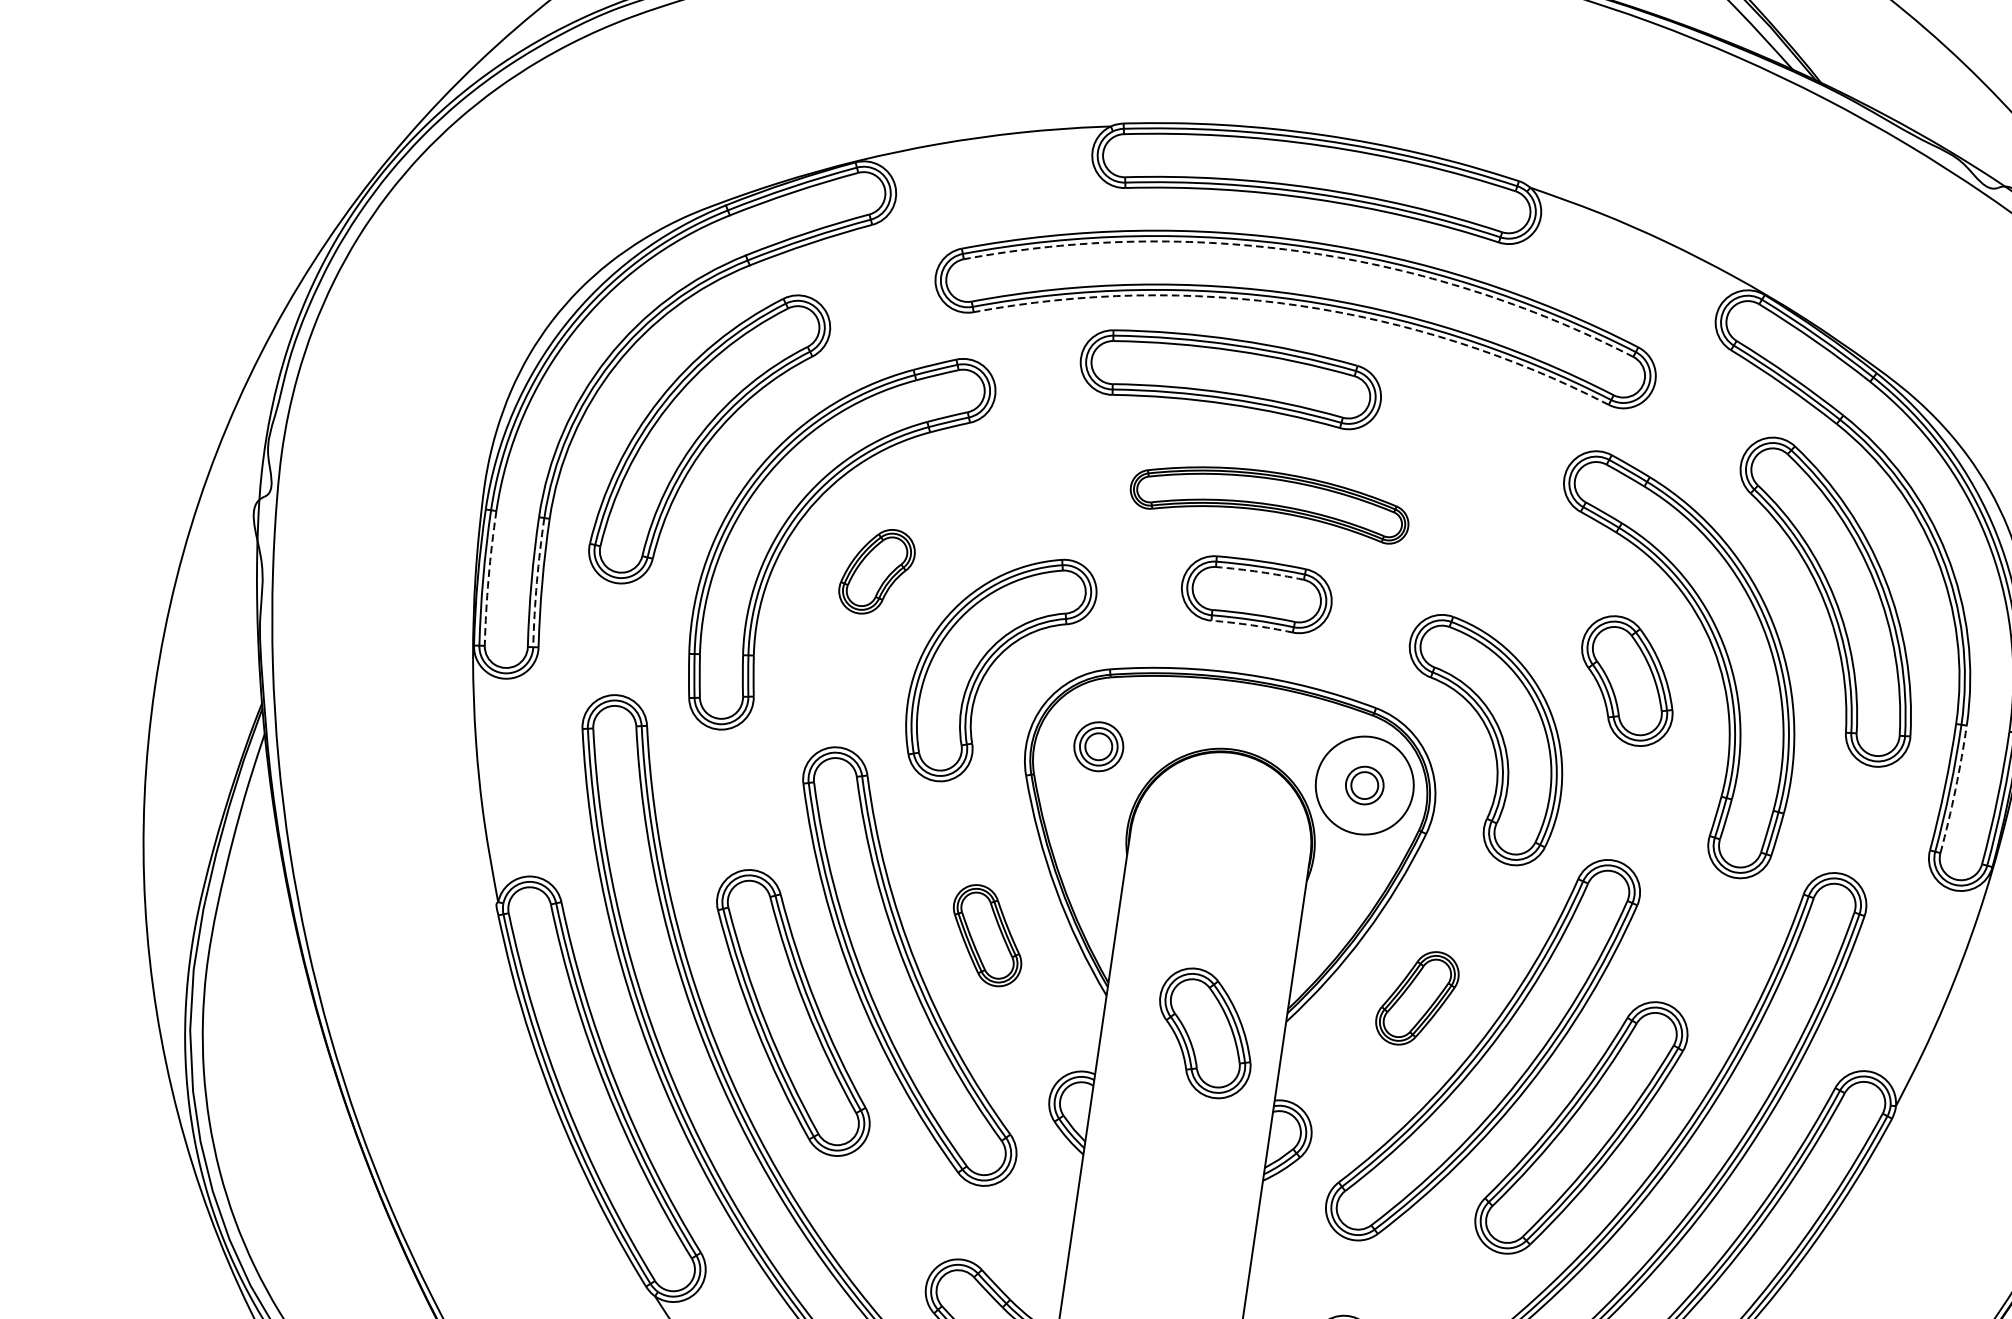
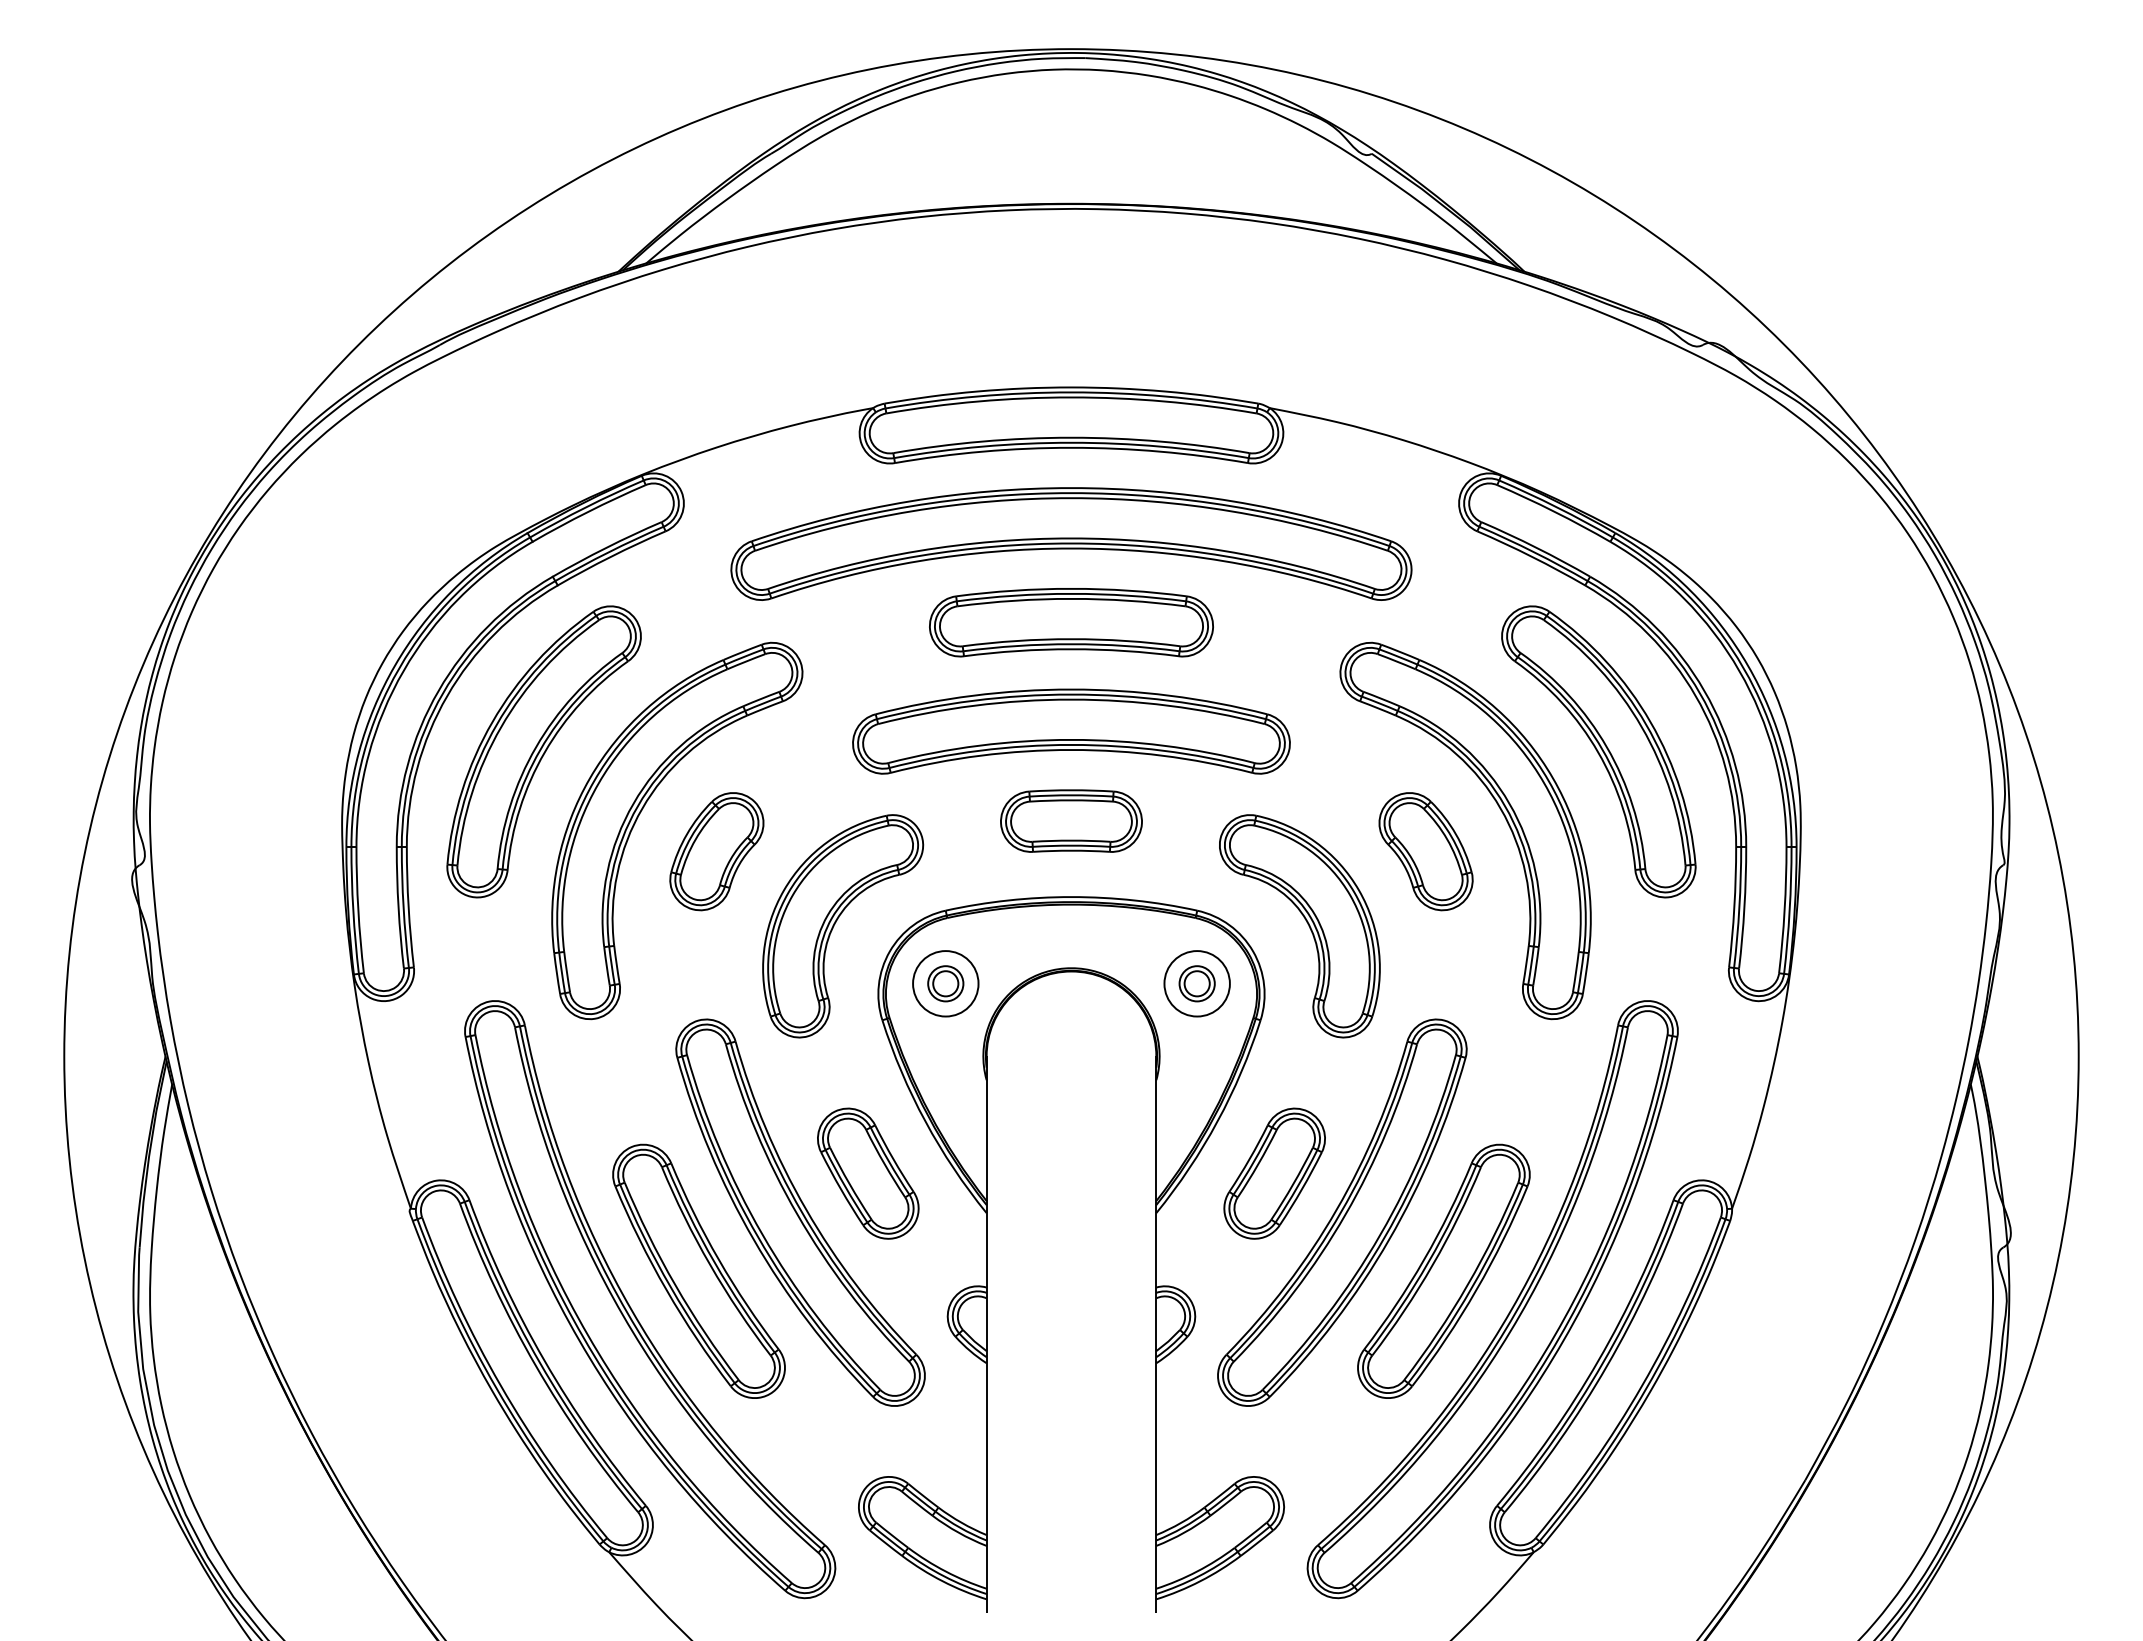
arc: (1306, 252) -> (1071, 498), dashed -> solid
arc: (1298, 305) -> (1071, 548), dashed -> solid
part: (1231, 375) -> (1071, 622), moved
part: (1270, 499) -> (1071, 731), size x1.67
part: (876, 571) -> (716, 851), size x1.43
arc: (1260, 572) -> (1071, 800), dashed -> solid
arc: (488, 578) -> (358, 910), dashed -> solid
arc: (536, 582) -> (403, 907), dashed -> solid
arc: (1252, 625) -> (1071, 850), dashed -> solid
circle: (1098, 746) -> (945, 983), size x1.43
circle: (1364, 785) -> (1196, 983), size x0.71
arc: (1955, 789) -> (1744, 907), dashed -> solid
part: (987, 935) -> (868, 1173), size x1.43
part: (1417, 998) -> (1274, 1173), size x1.43
part: (1204, 1033) -> (1082, 1234), removed

